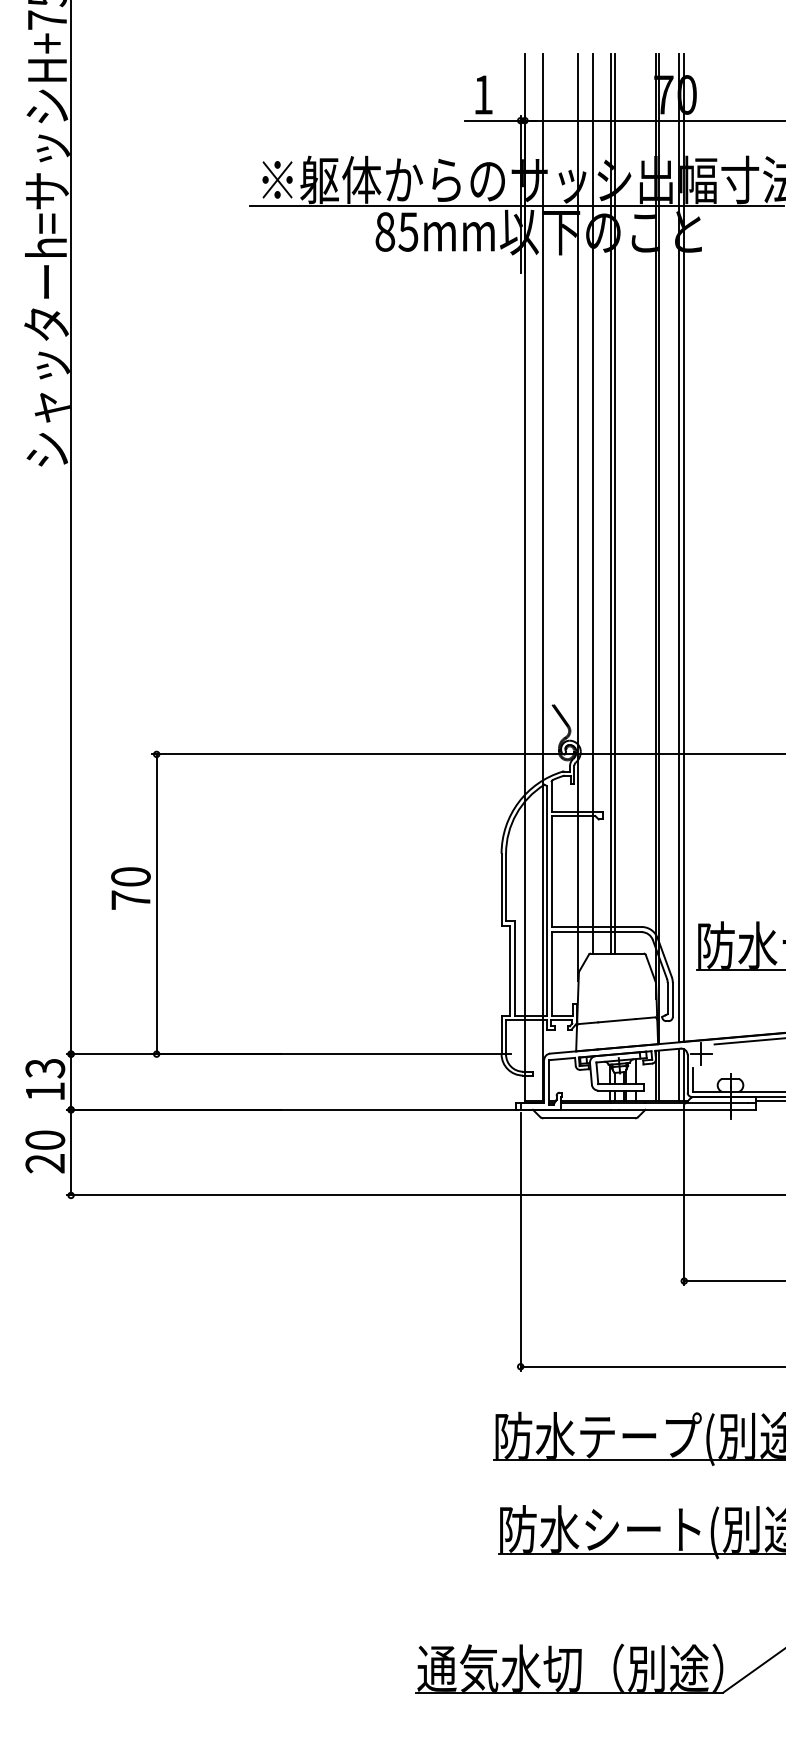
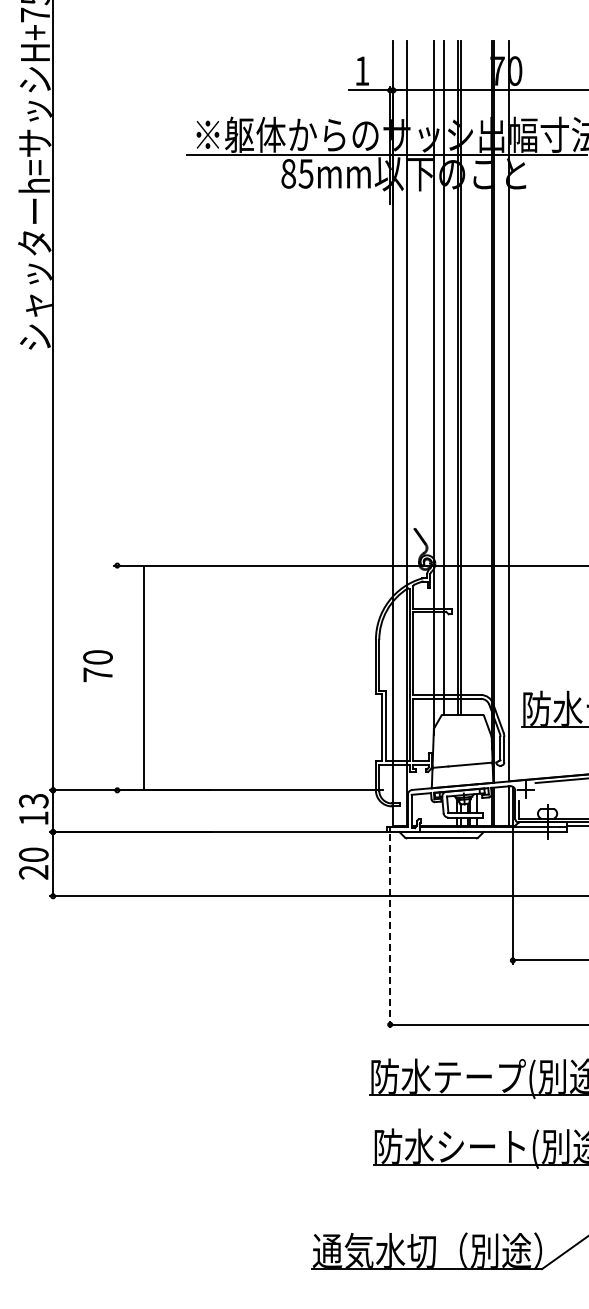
line: (683, 547) -> (512, 410), removed
line: (156, 903) -> (144, 677), moved
line: (521, 1242) -> (390, 931), solid -> dashed

